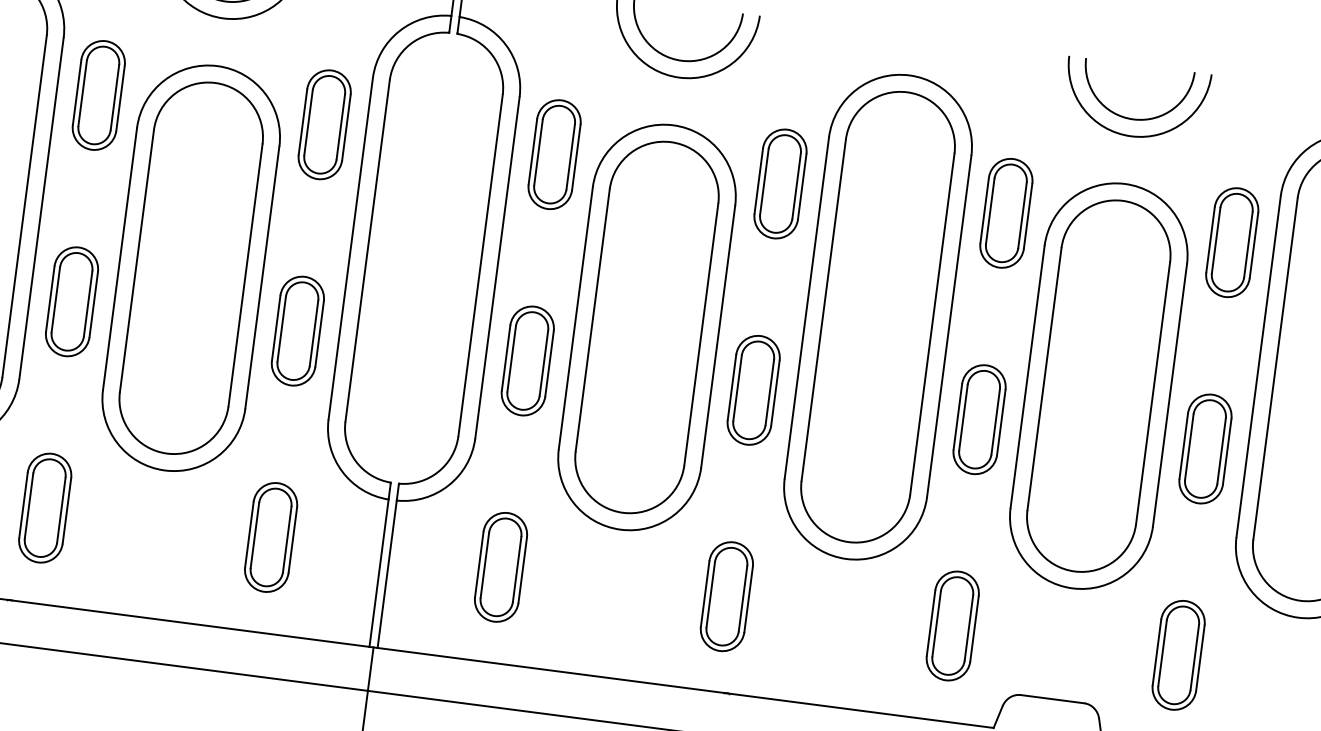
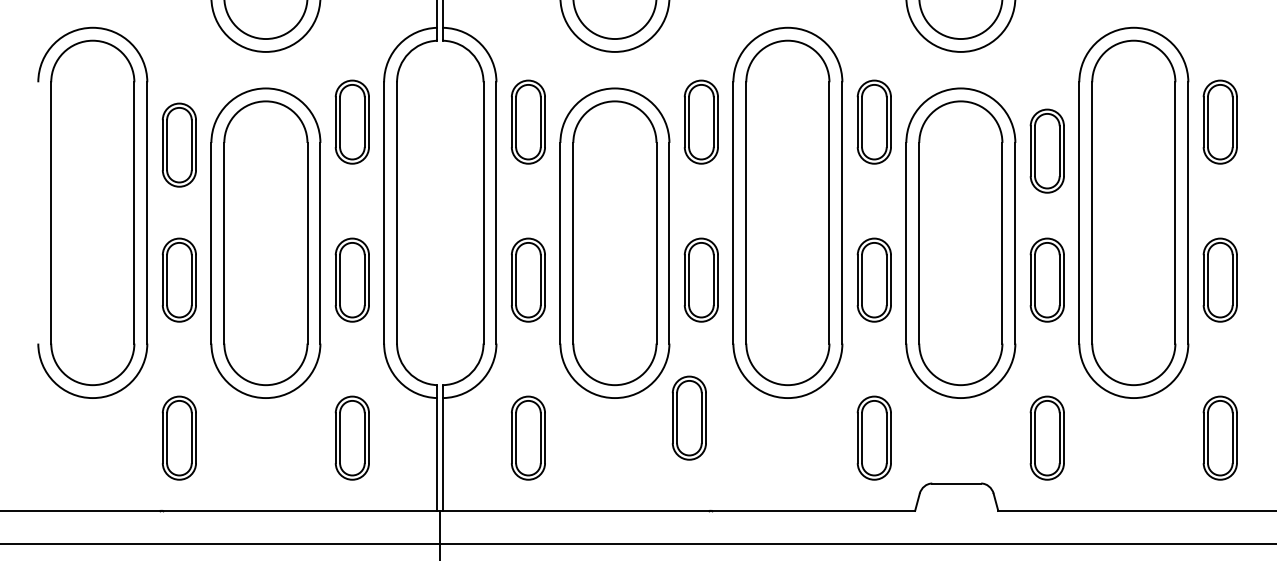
part: (97, 94) -> (178, 144), moved
part: (1231, 241) -> (1046, 150), moved
part: (725, 595) -> (688, 417), moved

